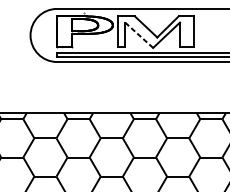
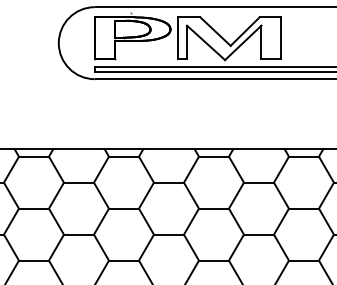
line: (139, 34) -> (206, 42), dashed -> solid

